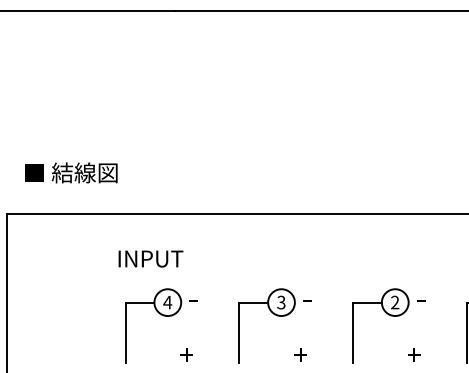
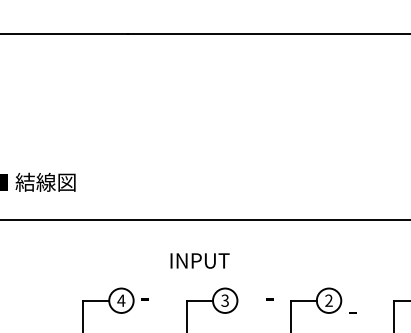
text: (150, 258) -> (199, 260), moved
text: (307, 300) -> (269, 298), moved
text: (421, 300) -> (353, 312), moved

